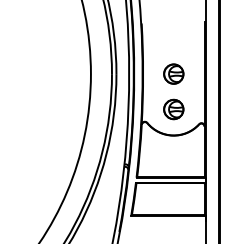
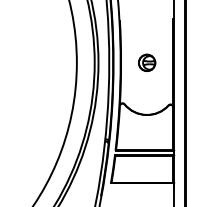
part: (174, 109) -> (147, 92), removed

